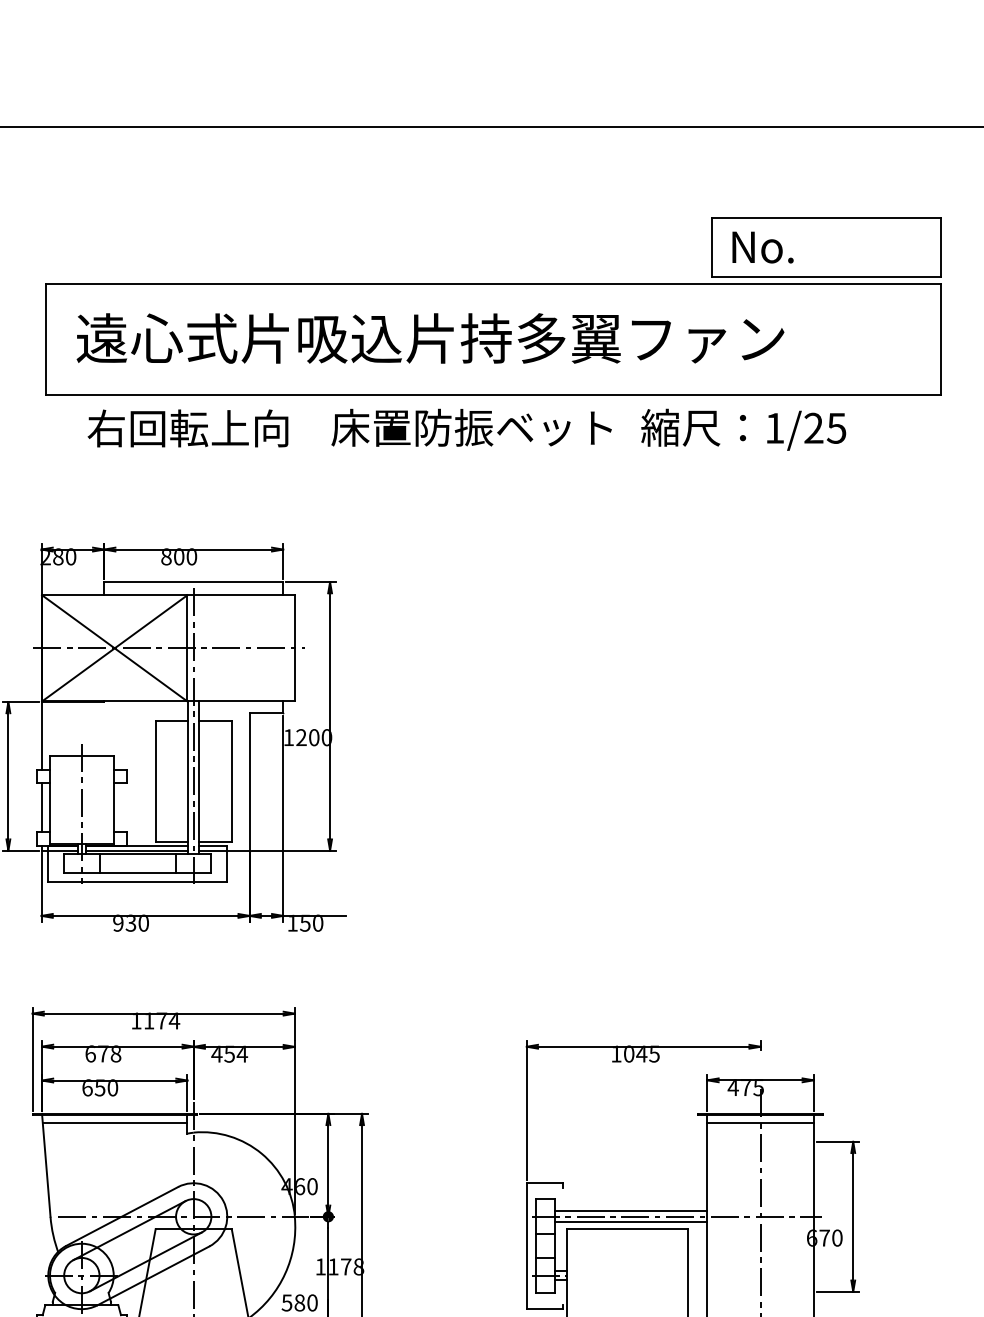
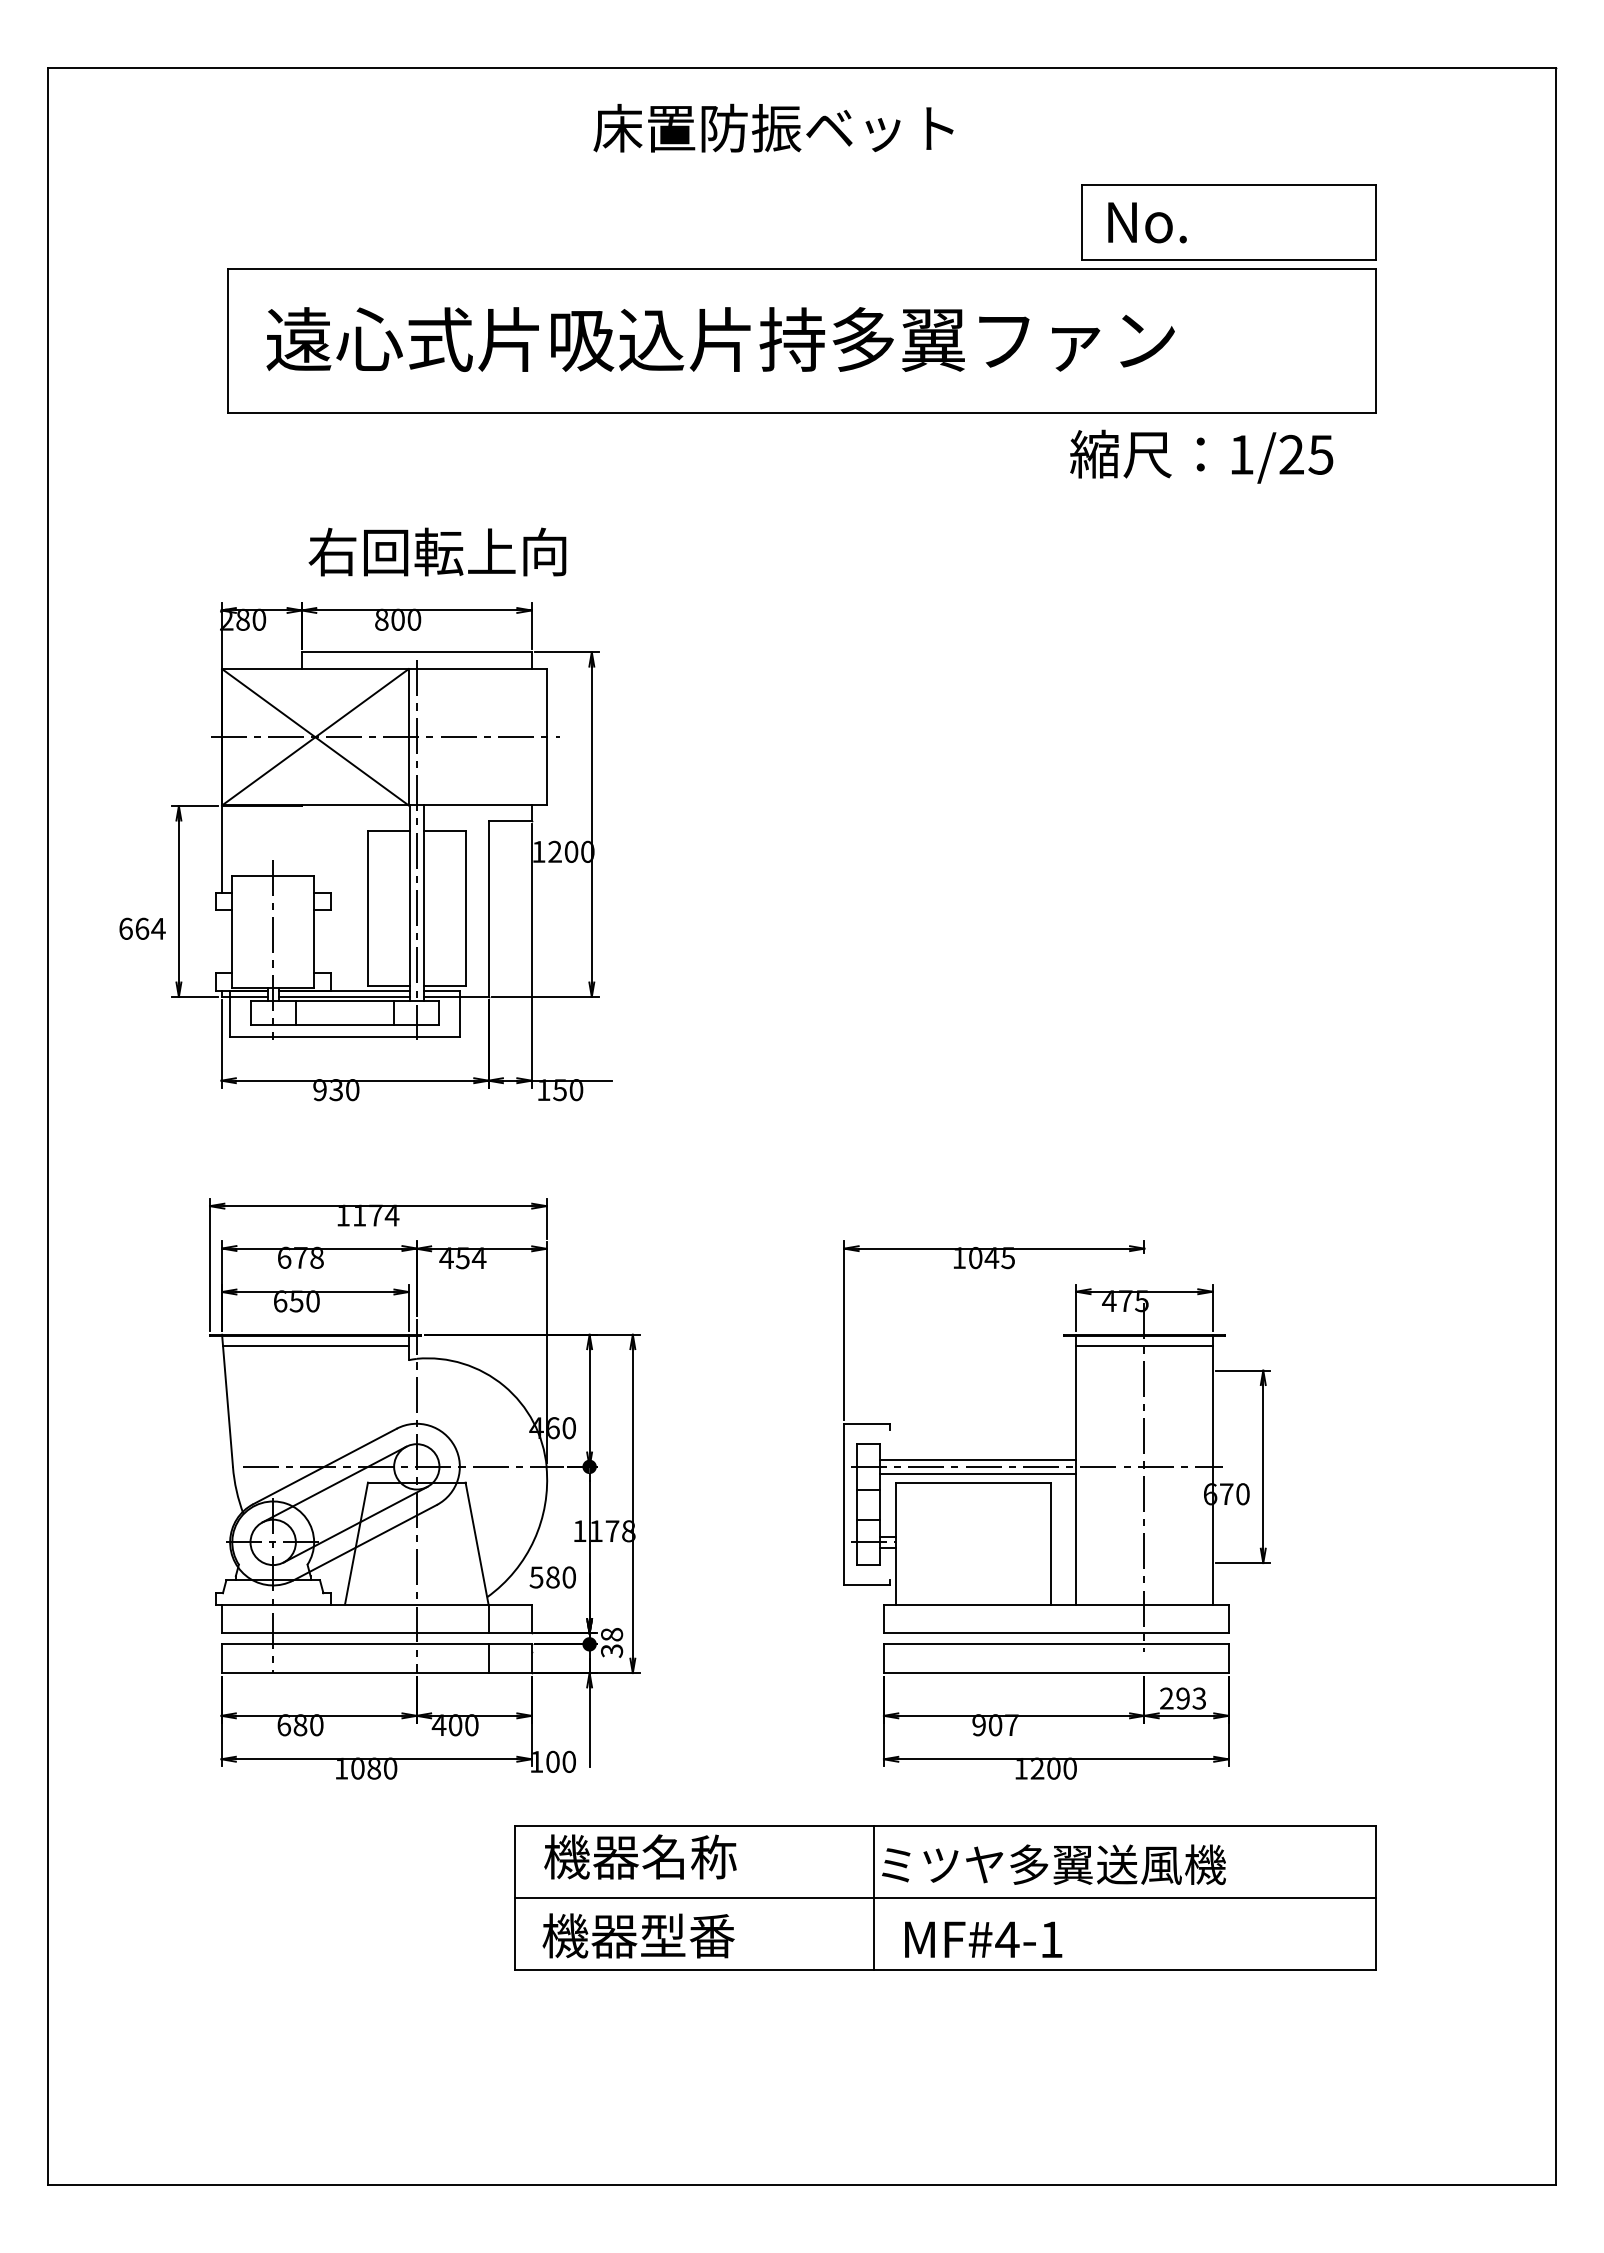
text: (471, 427) -> (773, 127), moved
text: (188, 428) -> (437, 551), moved
text: (743, 429) -> (1201, 456), moved
line: (41, 807) -> (221, 941), removed

